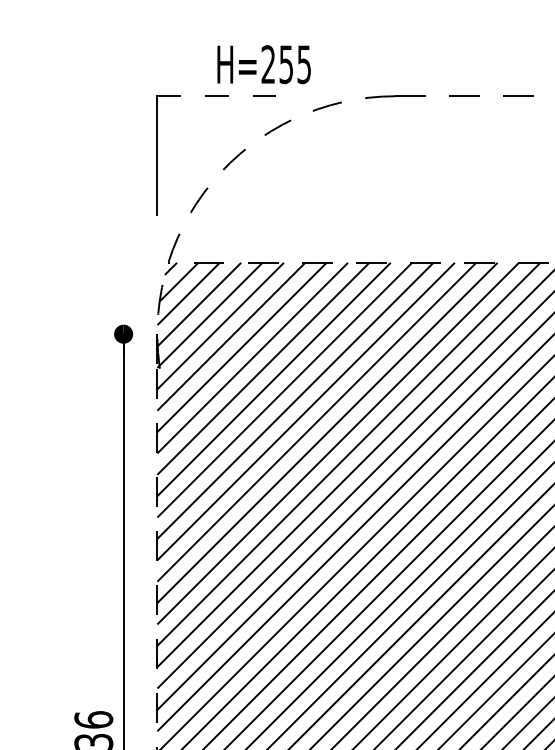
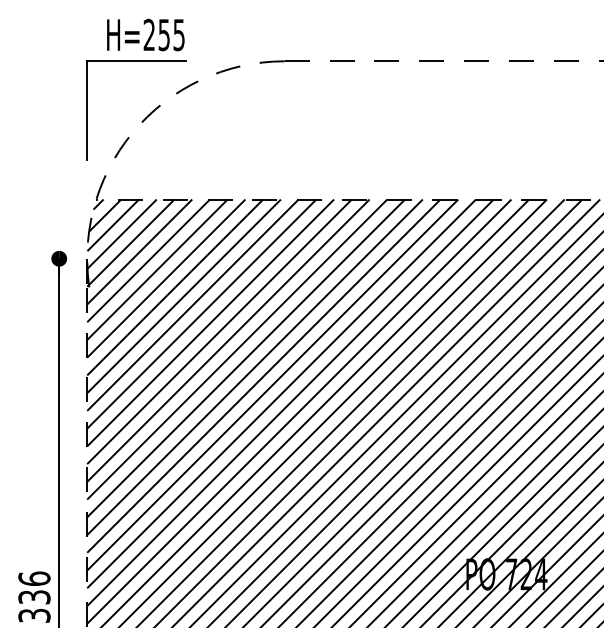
text: (263, 63) -> (145, 34), moved
line: (217, 96) -> (137, 61), dashed -> solid

